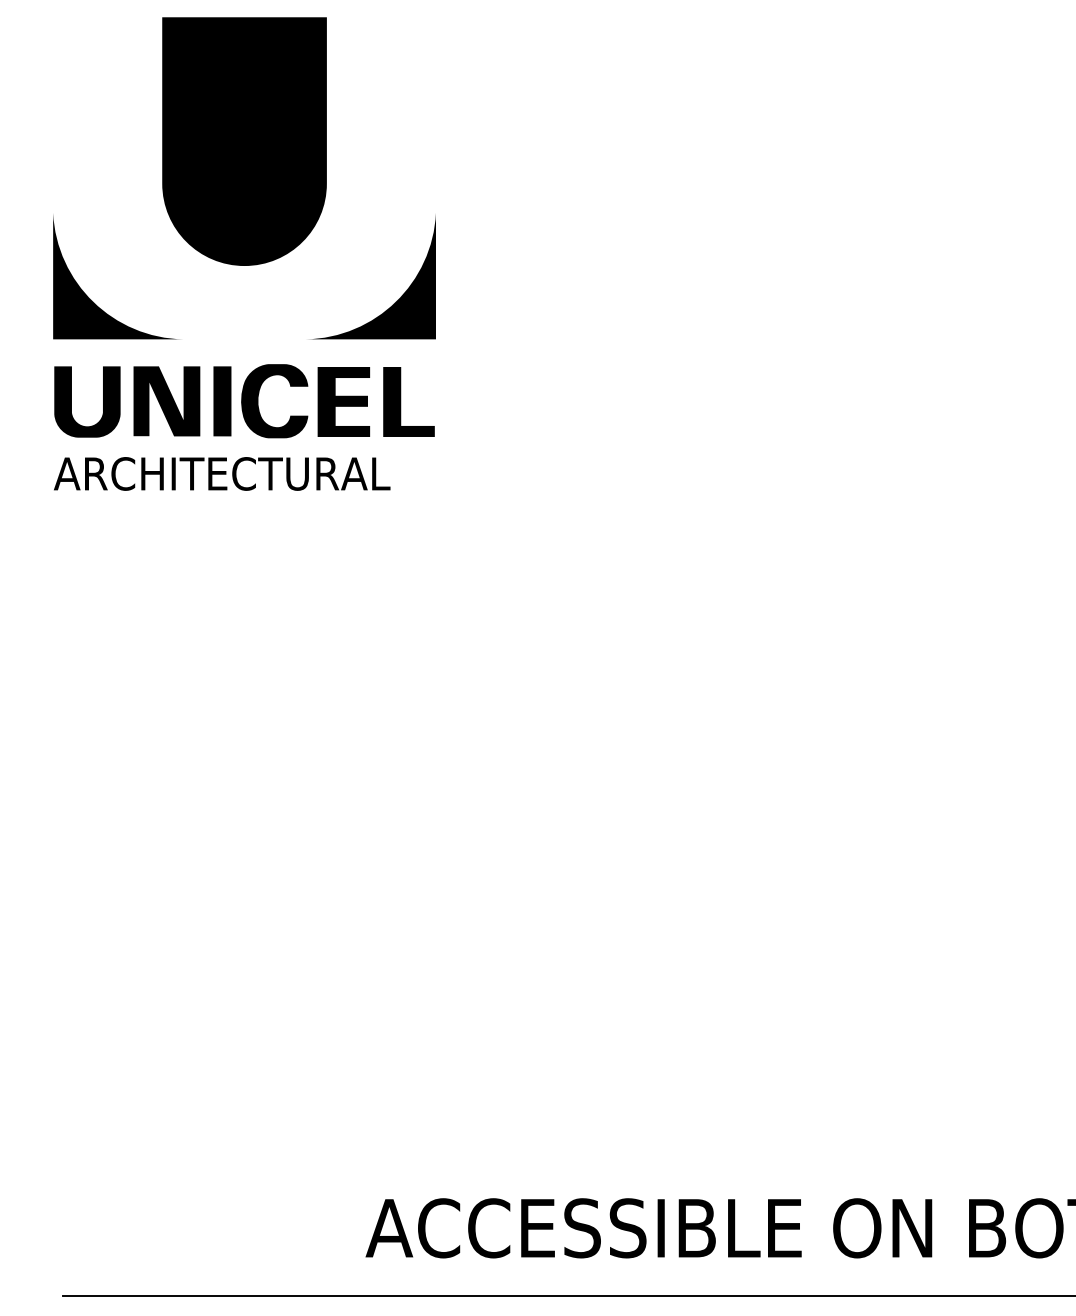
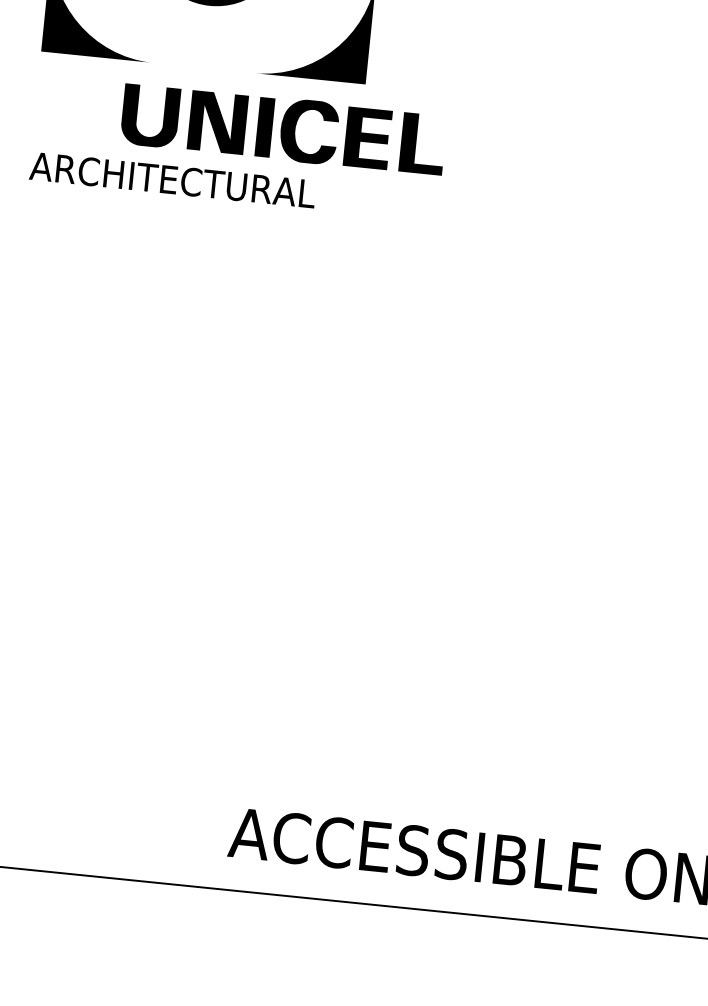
part: (244, 401) -> (283, 129), moved

